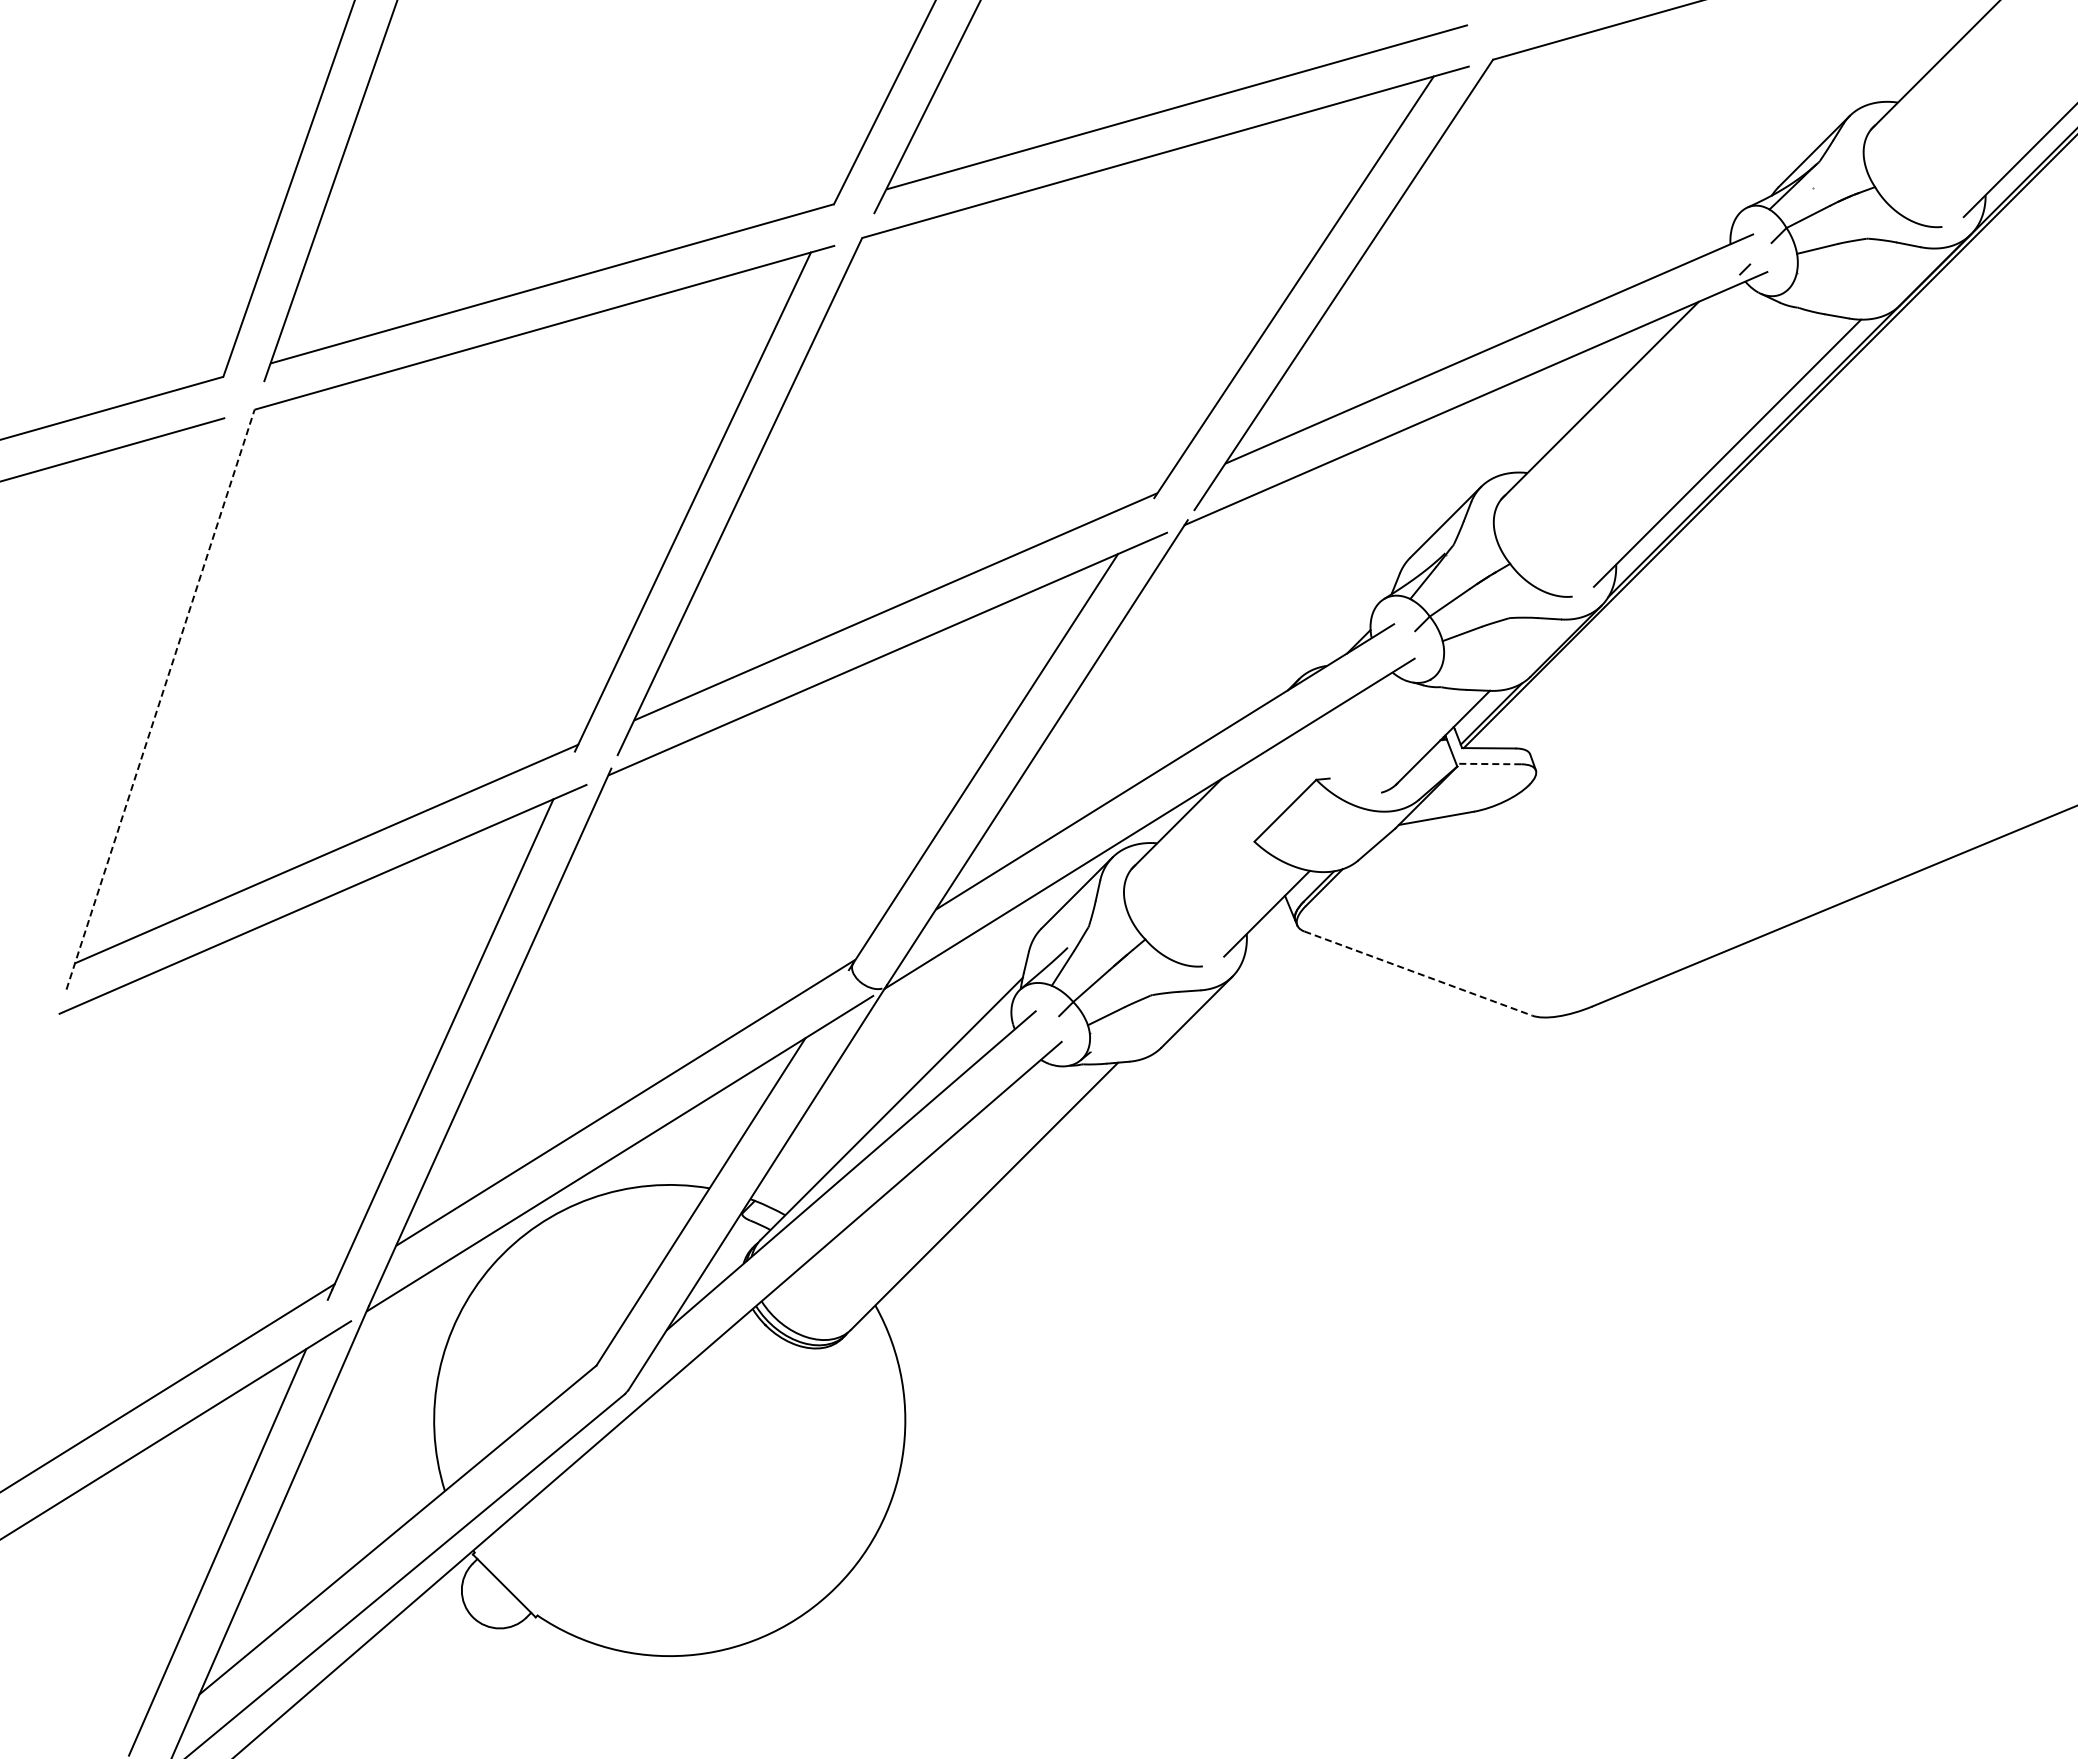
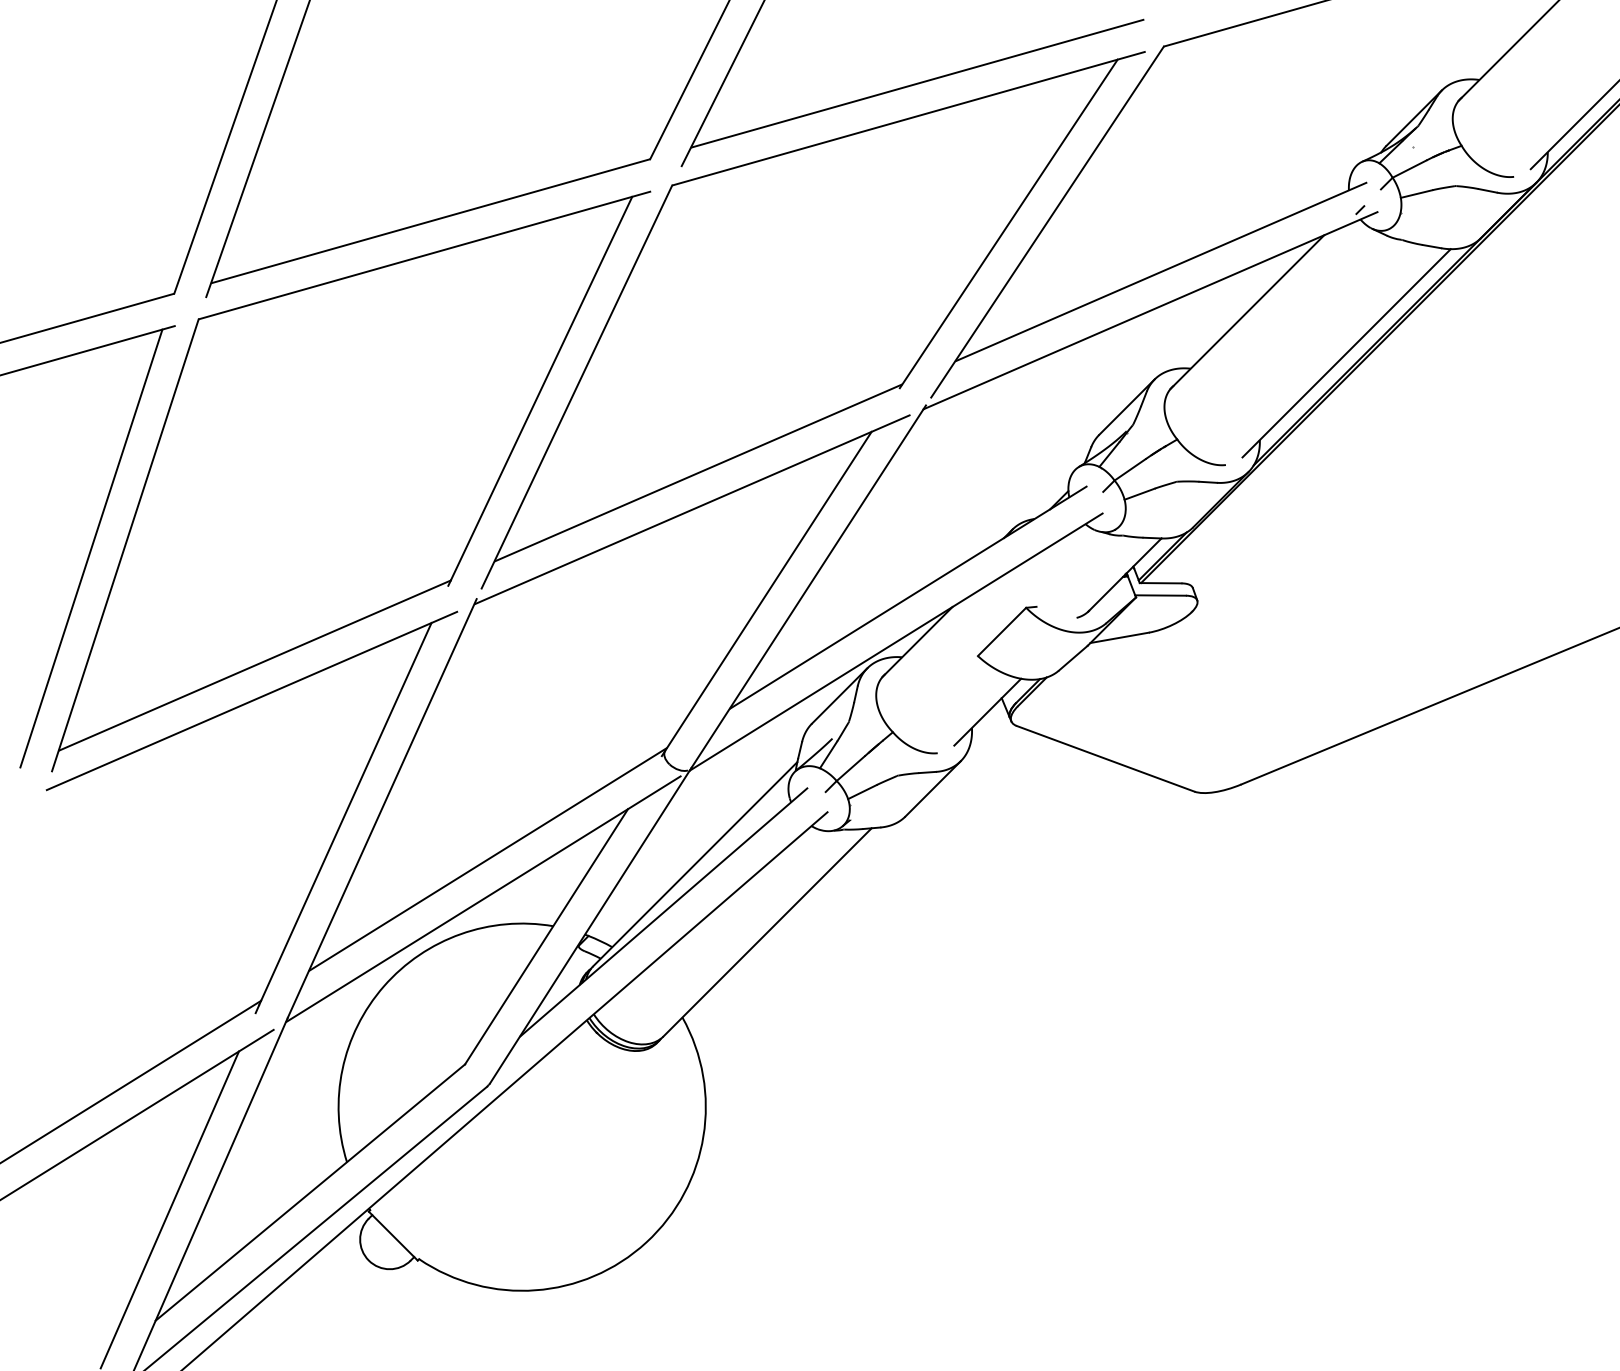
line: (160, 699) -> (125, 545), dashed -> solid
line: (116, 703) -> (91, 548), added
line: (1488, 764) -> (1160, 595), dashed -> solid
line: (1418, 973) -> (1105, 758), dashed -> solid

